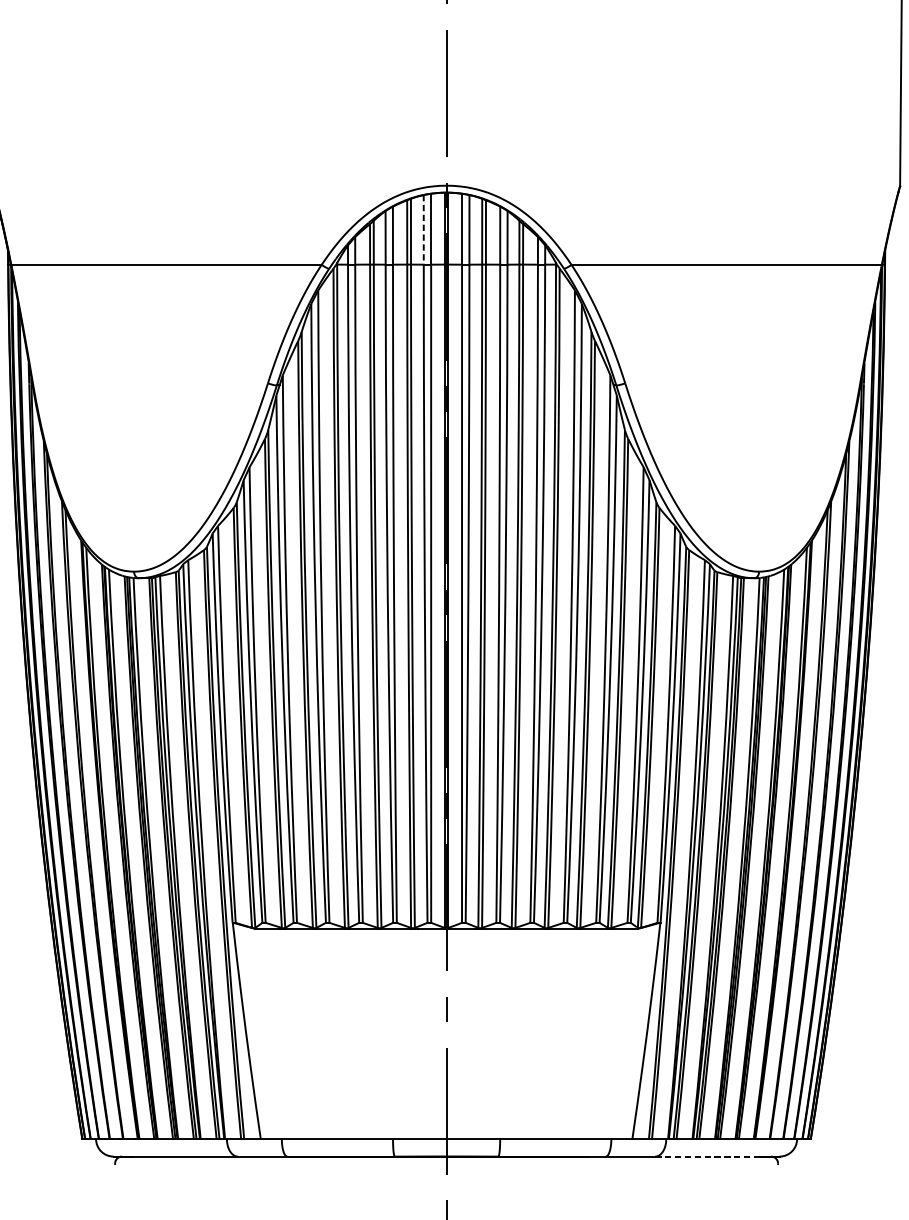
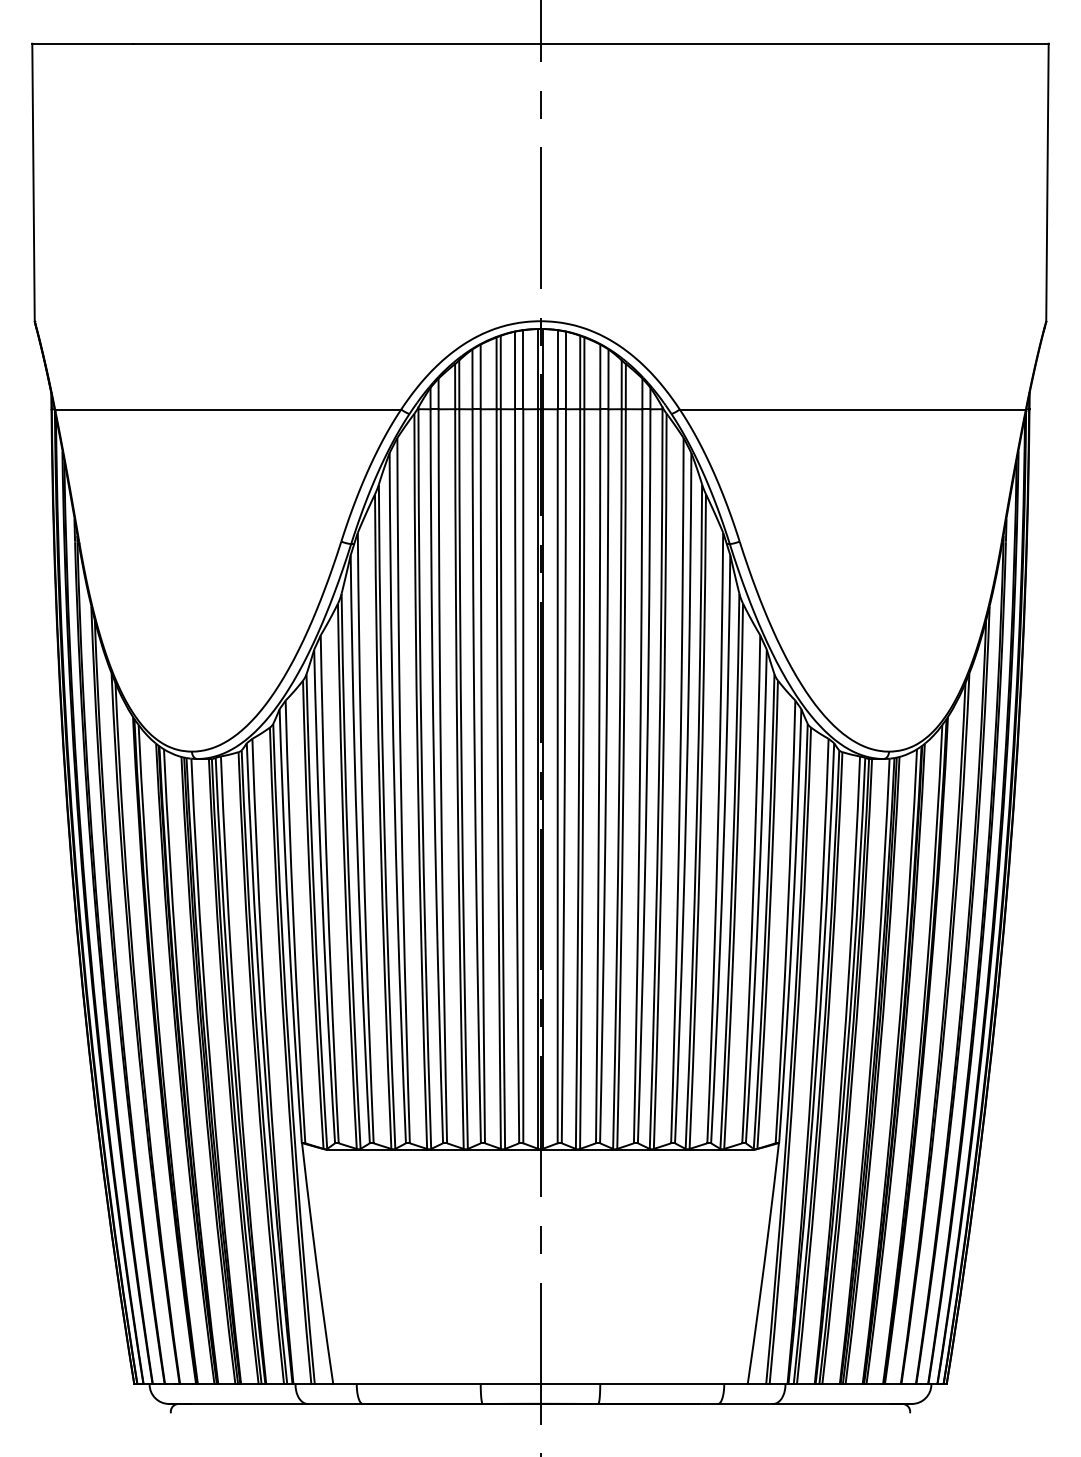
line: (424, 229) -> (515, 370), dashed -> solid
line: (707, 1156) -> (831, 1403), dashed -> solid

